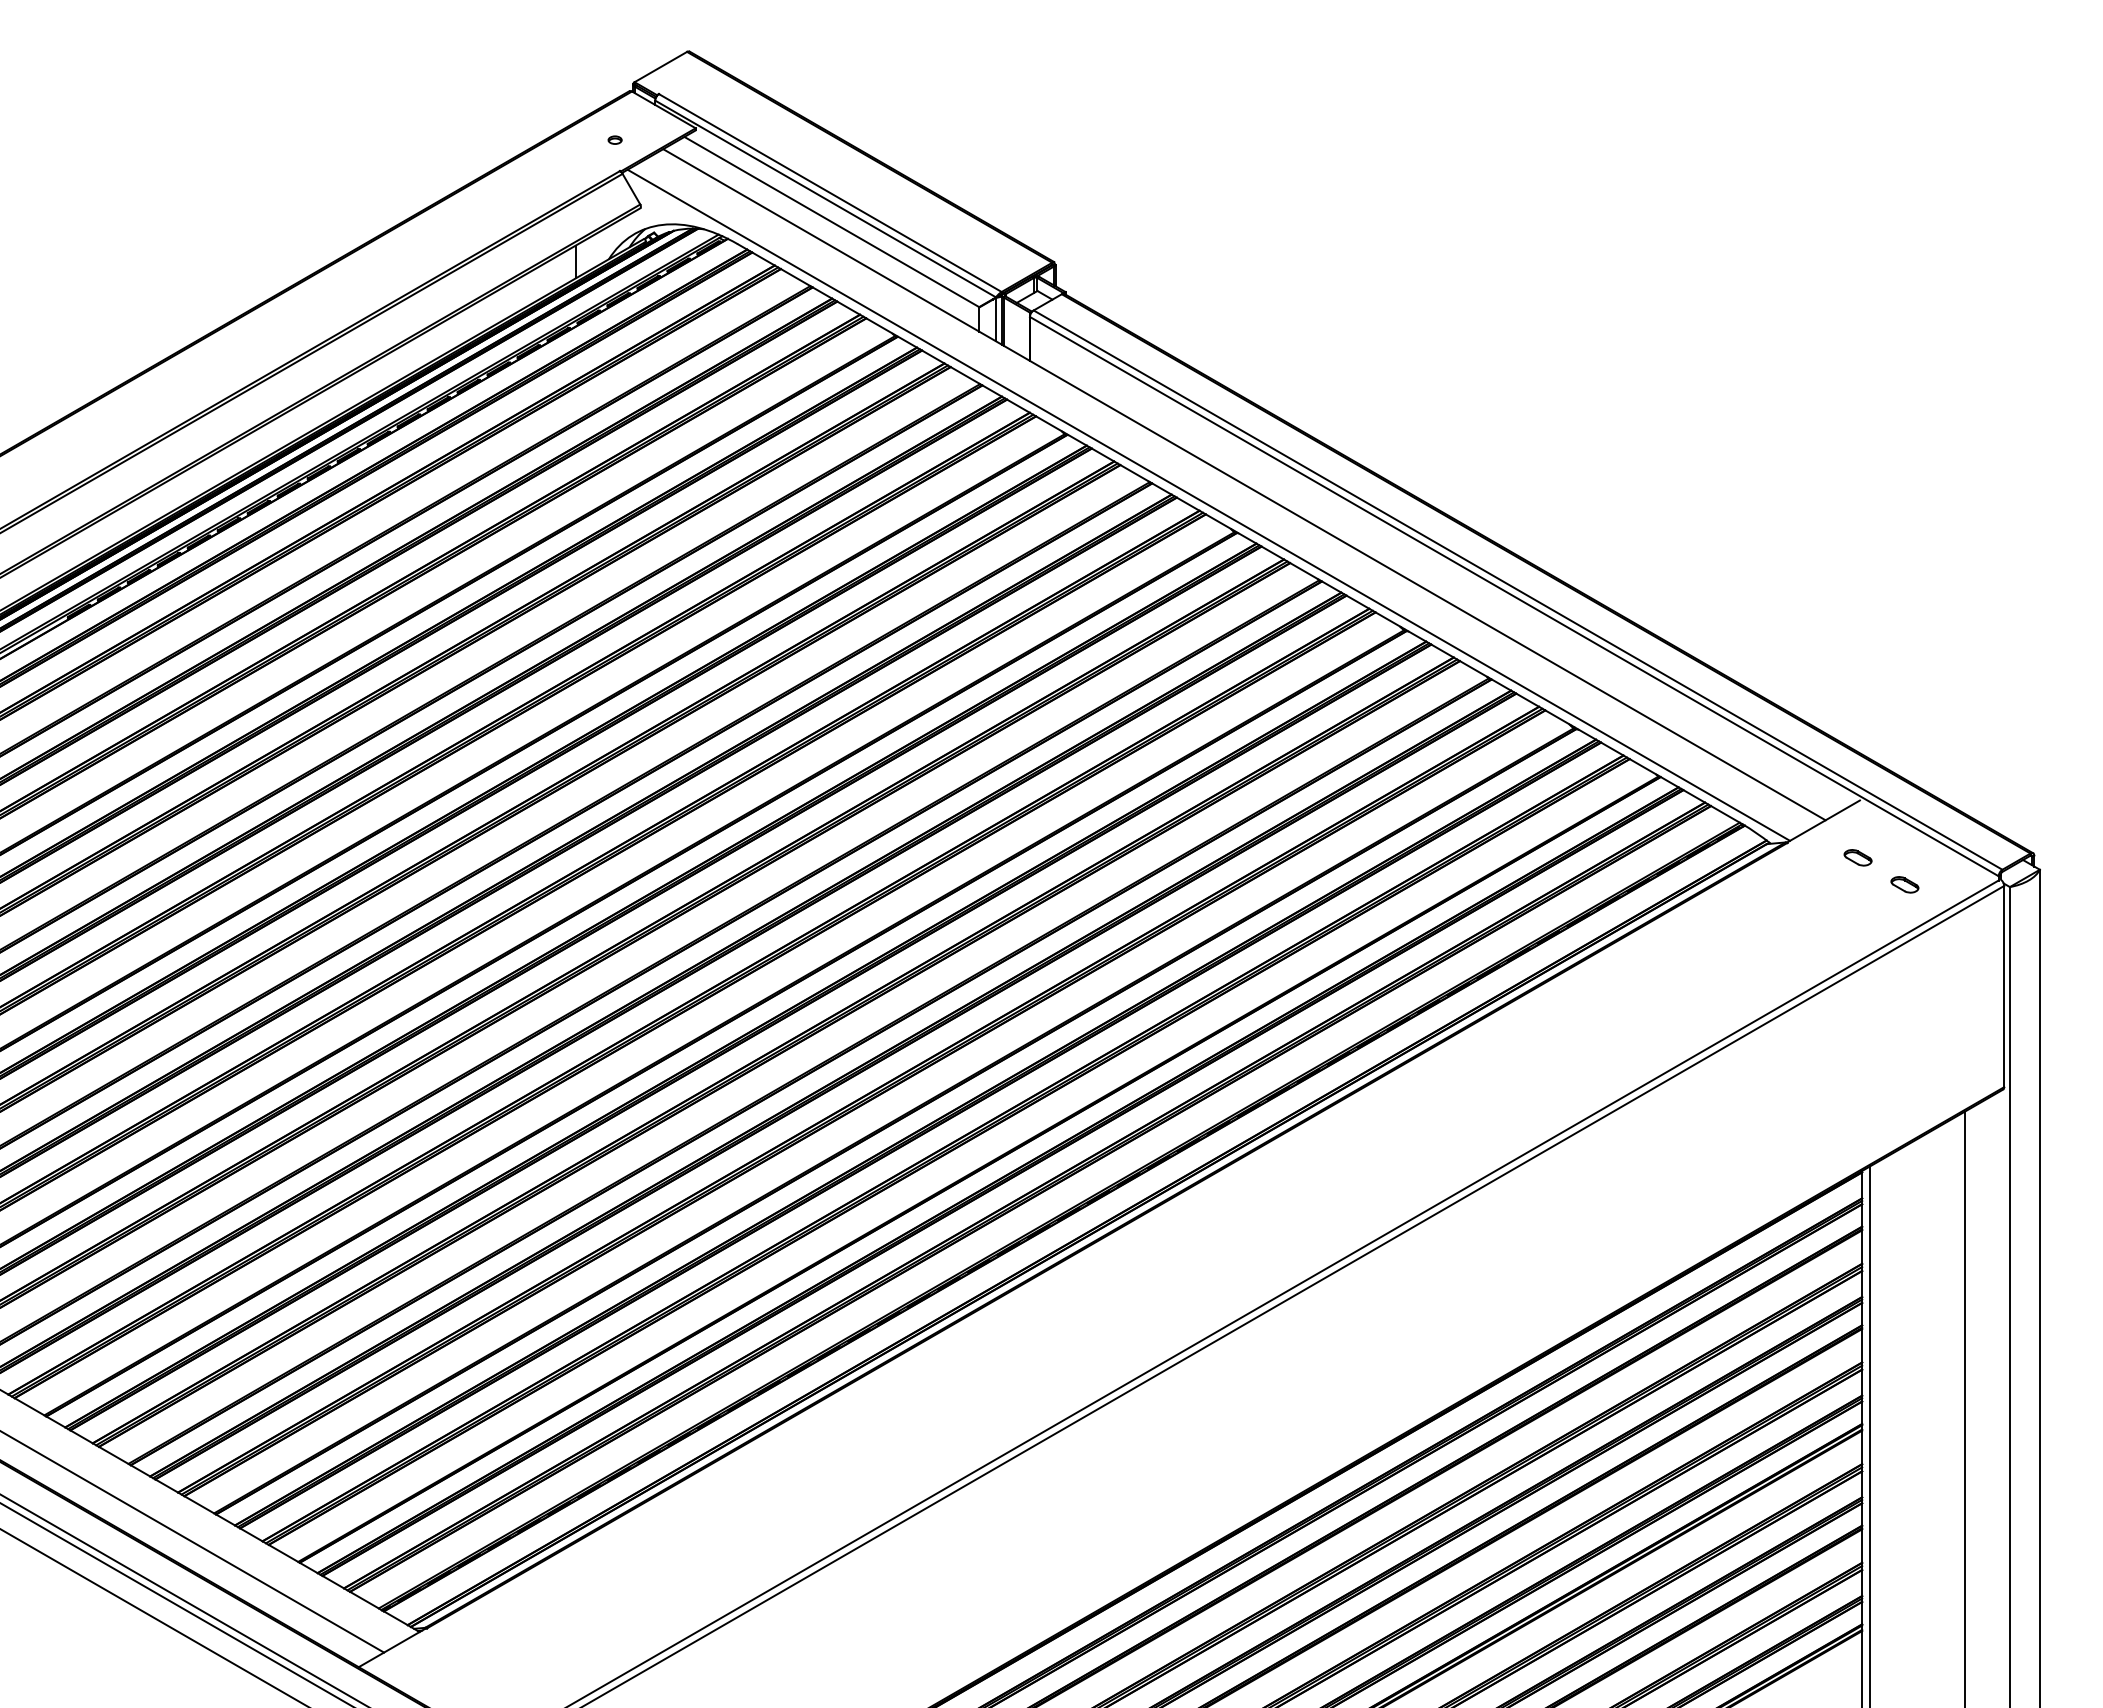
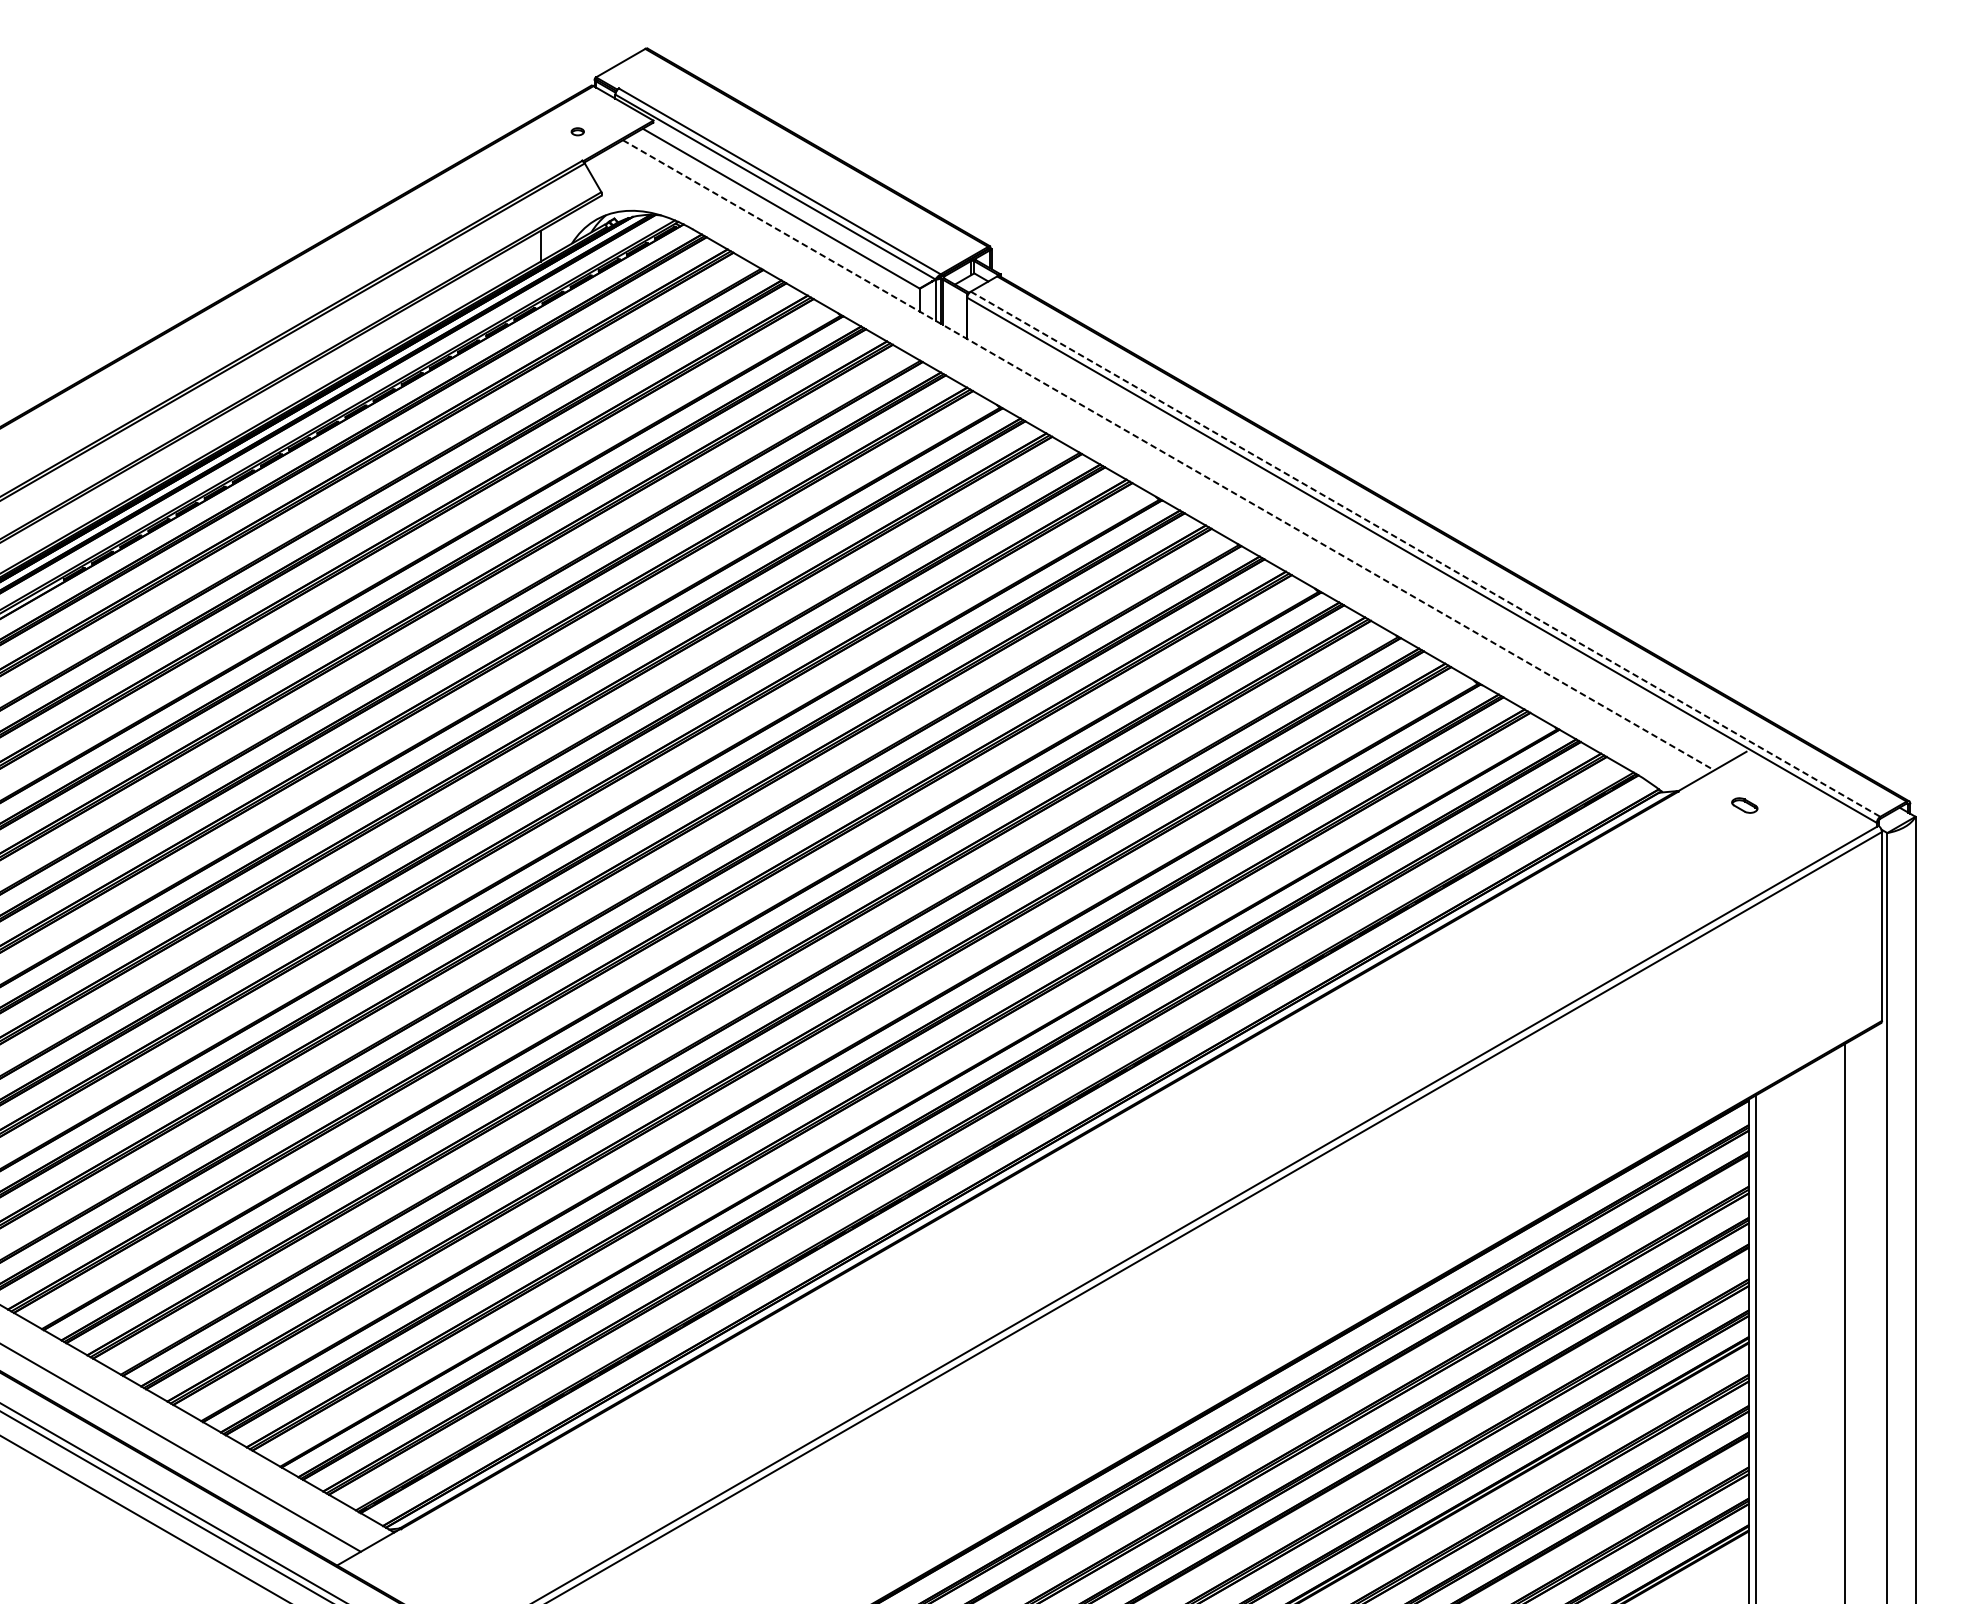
line: (1244, 485) -> (1168, 456), solid -> dashed
line: (1208, 504) -> (1134, 473), removed
line: (1518, 590) -> (1425, 554), solid -> dashed
part: (1904, 884) -> (1788, 830), removed

